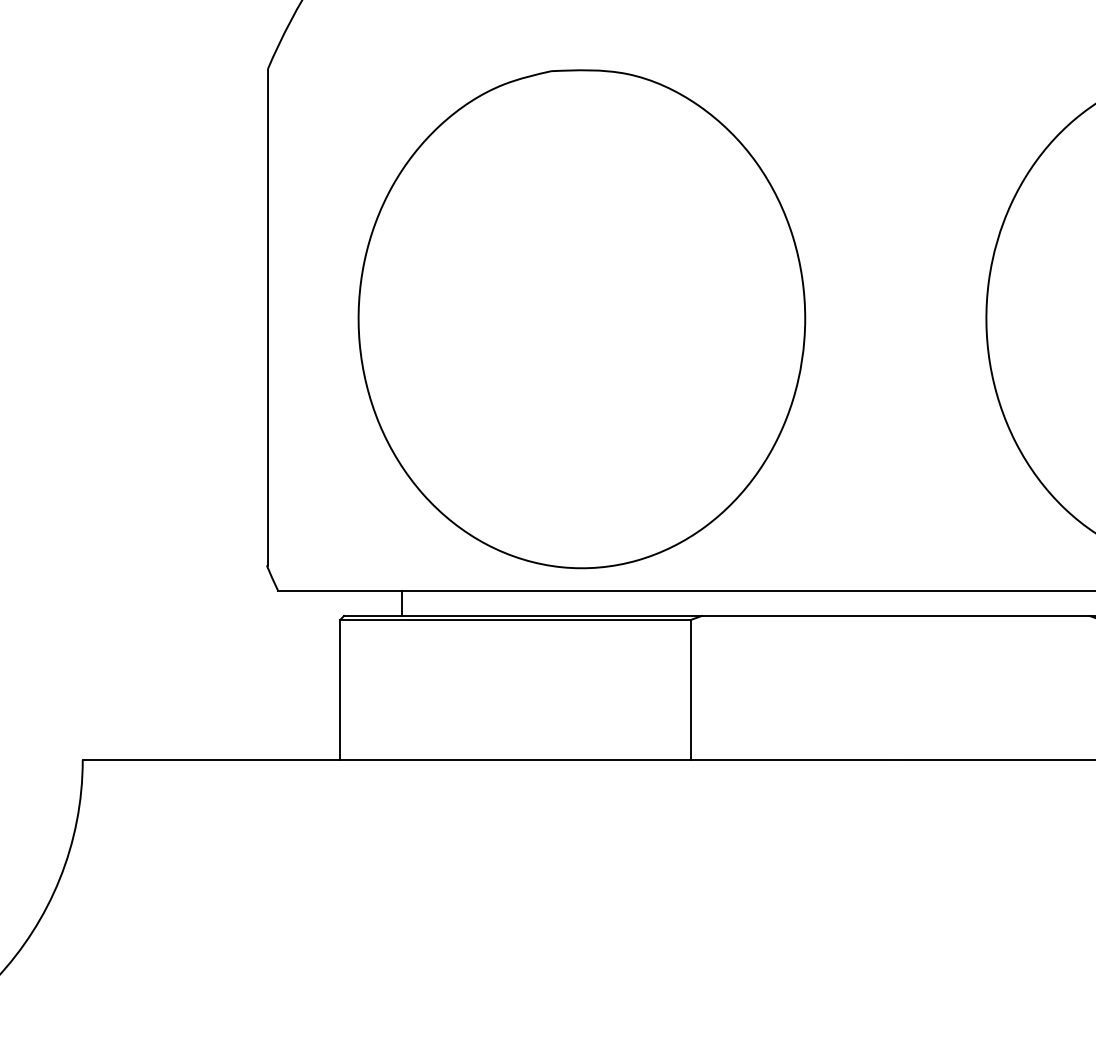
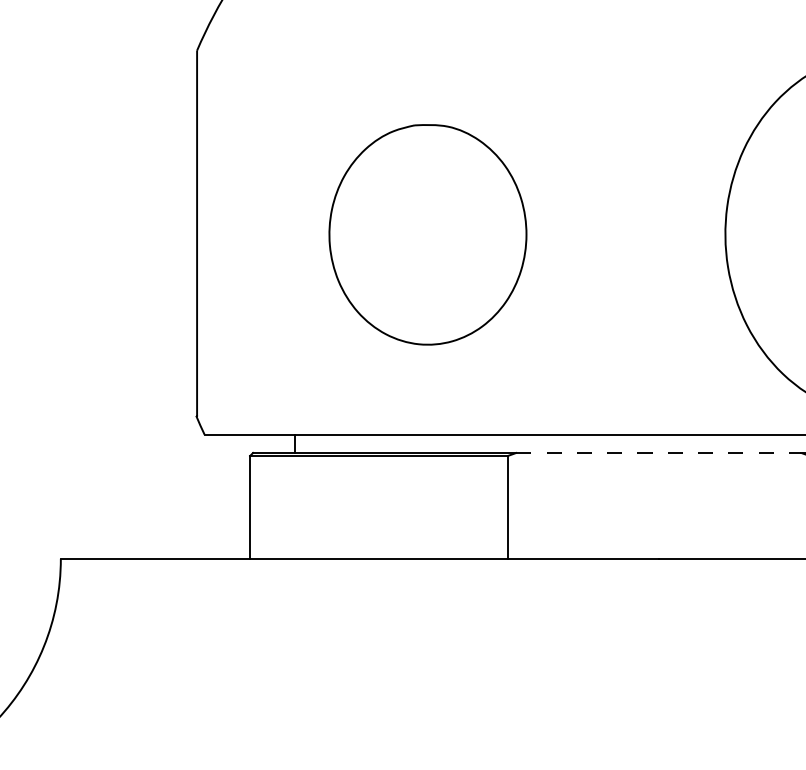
part: (581, 319) -> (427, 234), size x0.6
line: (895, 615) -> (658, 452), solid -> dashed

